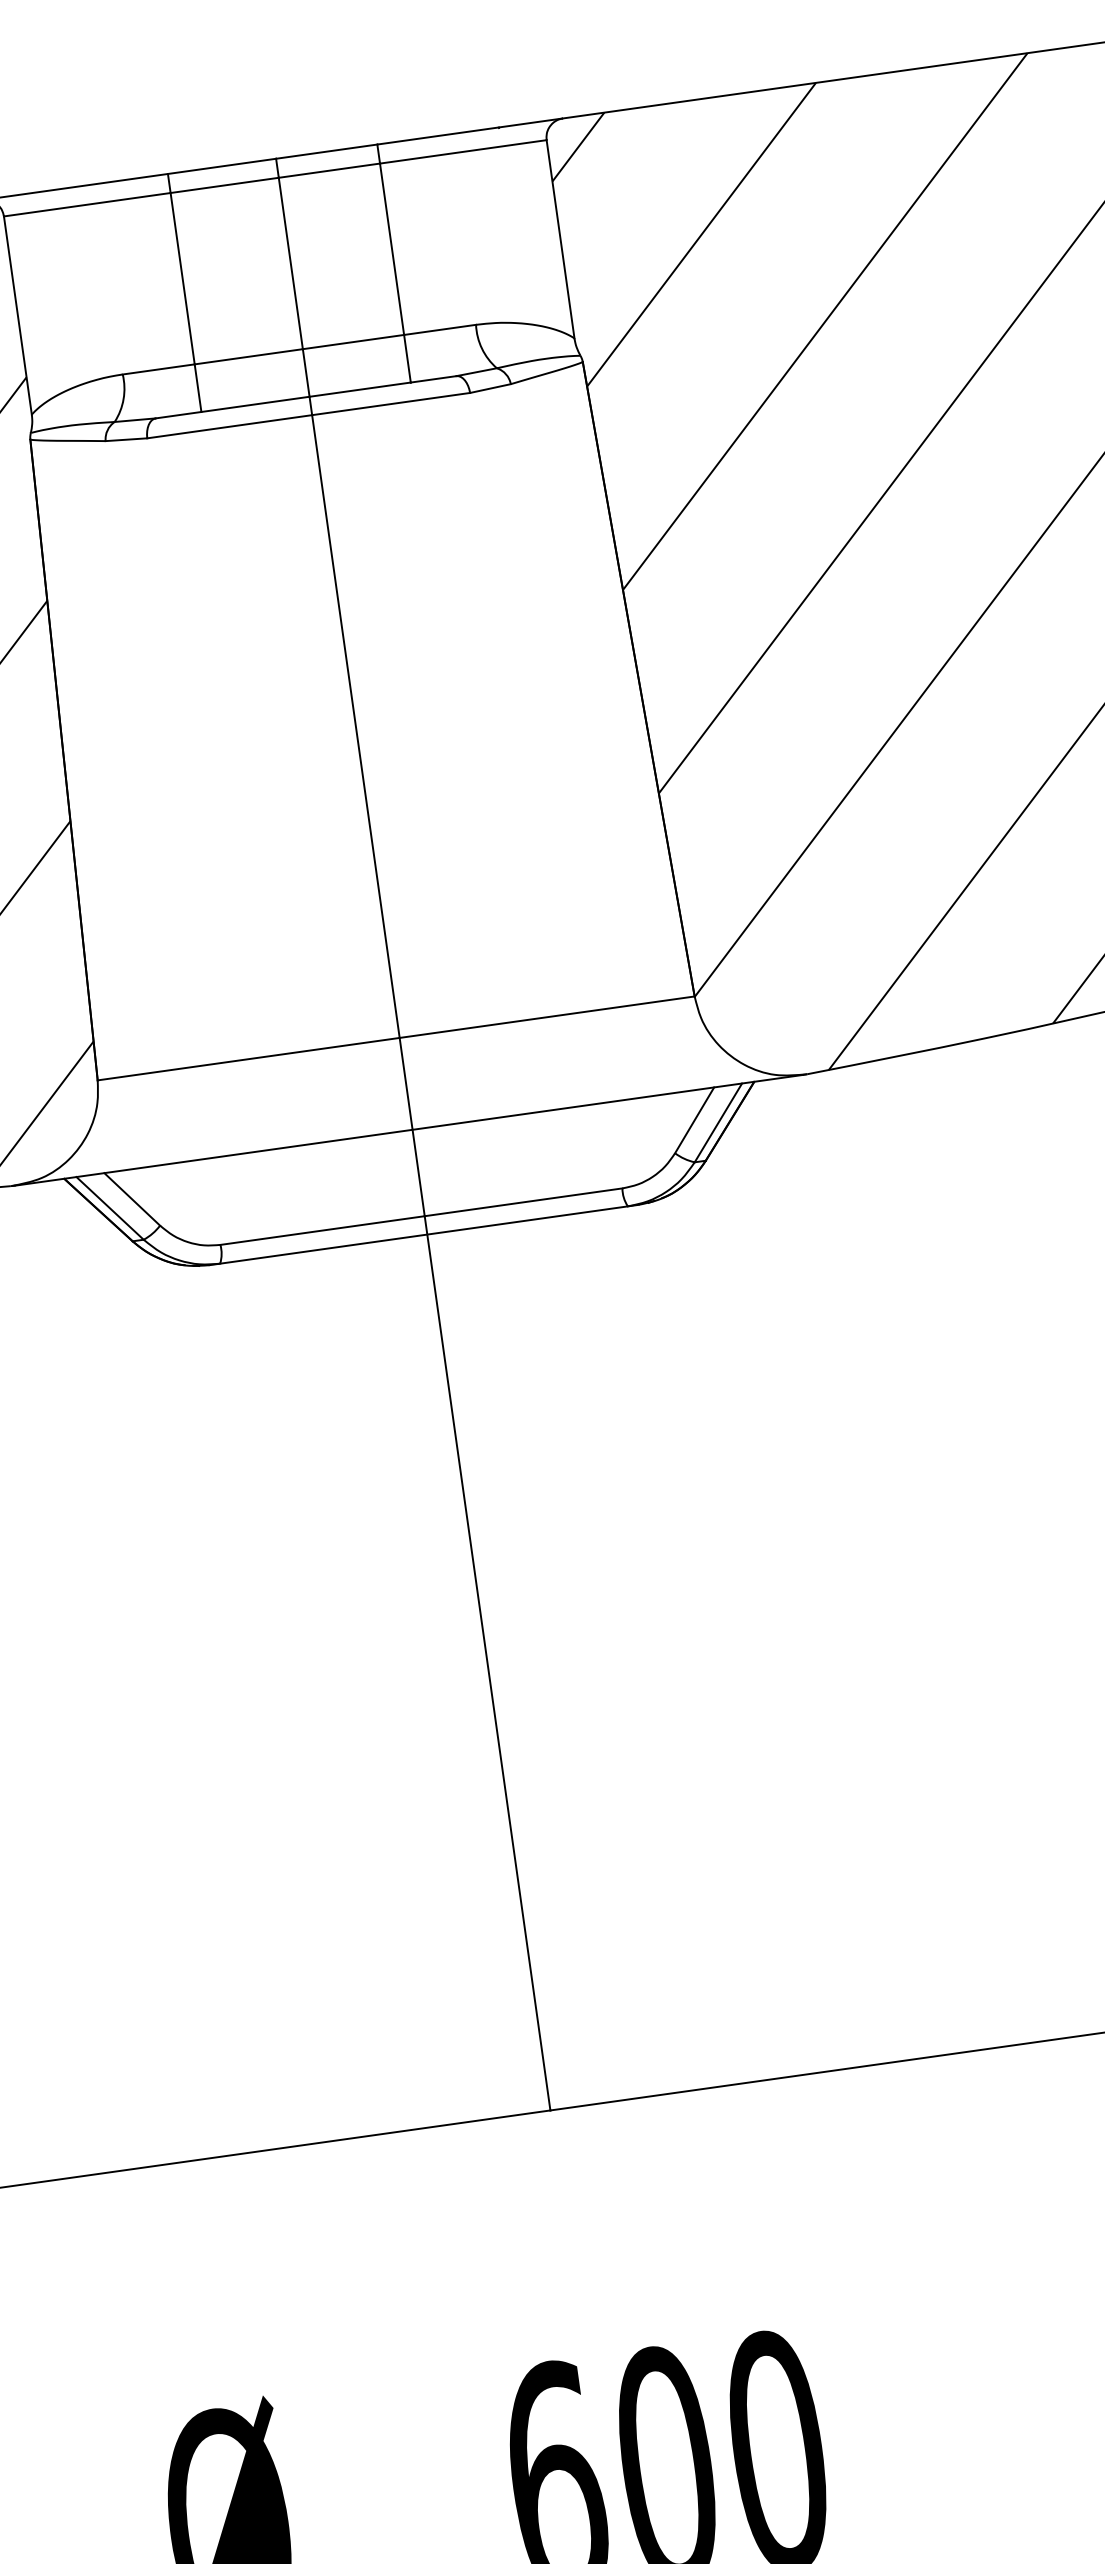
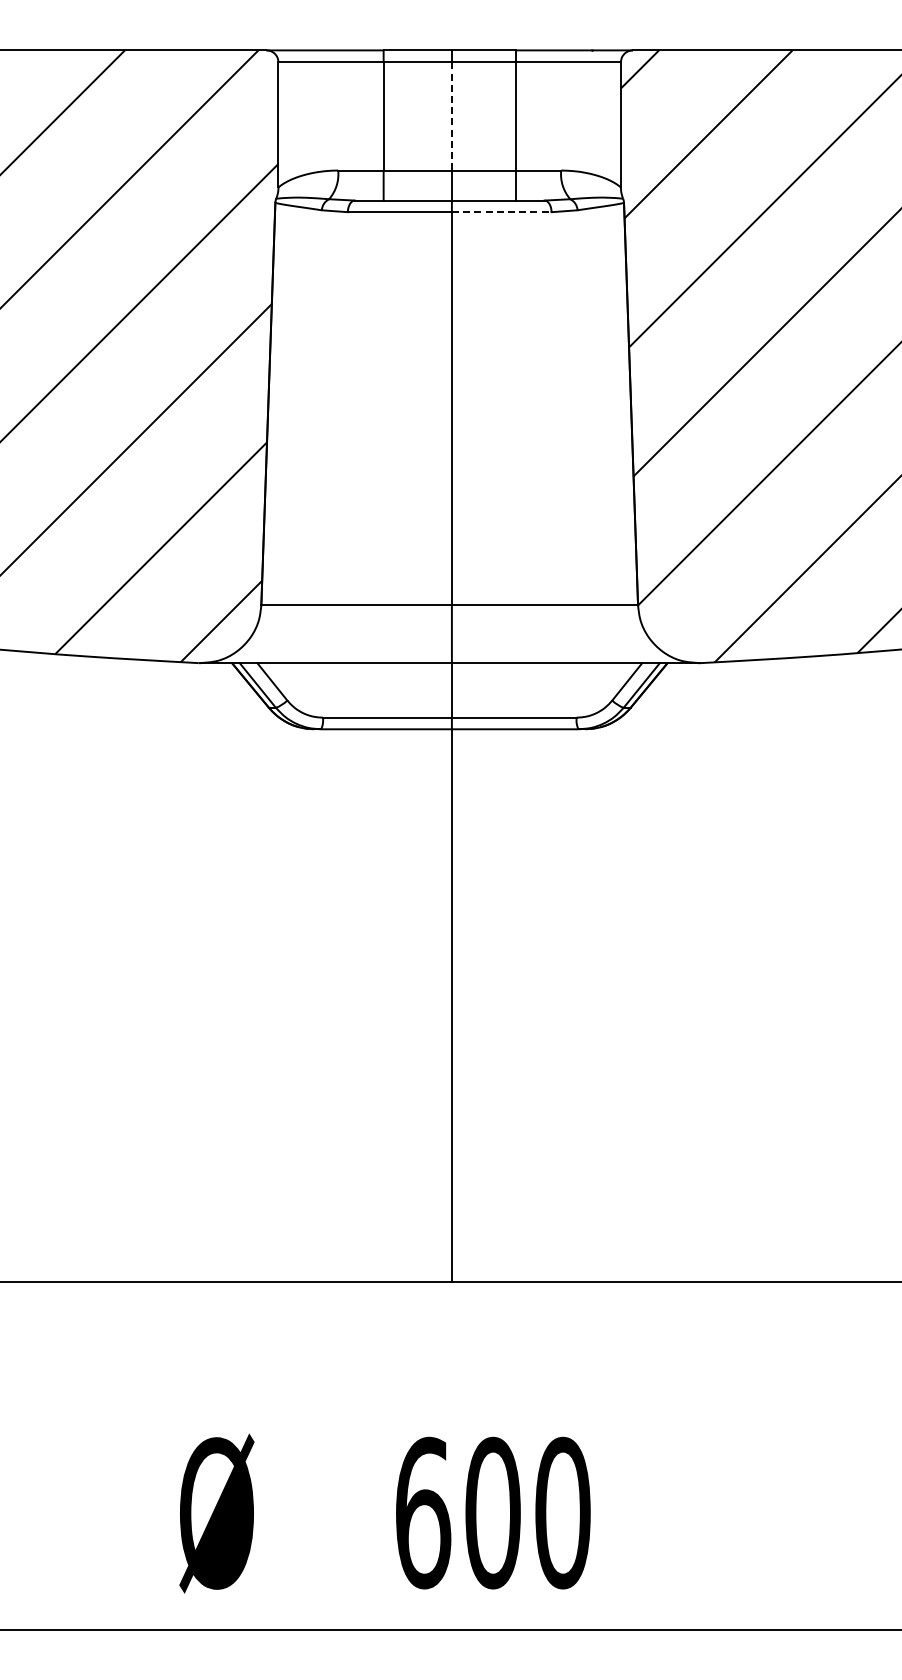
line: (290, 263) -> (451, 116), solid -> dashed
line: (390, 404) -> (501, 212), solid -> dashed

